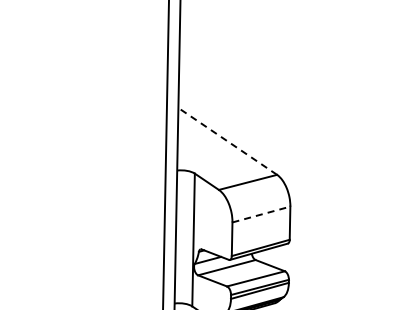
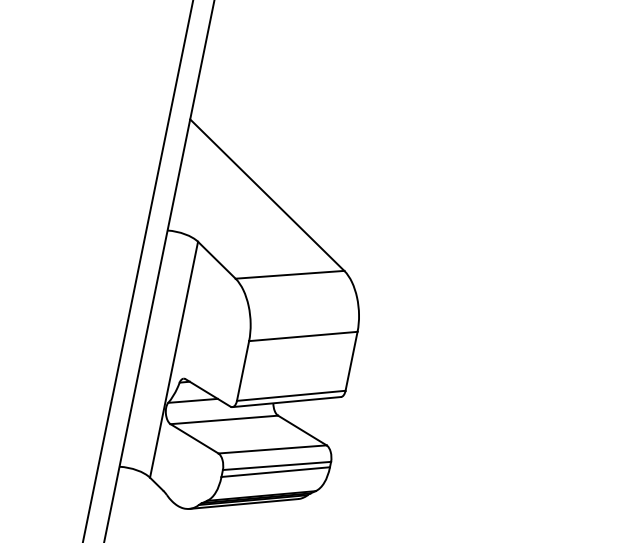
line: (227, 141) -> (266, 195), dashed -> solid
line: (261, 214) -> (303, 336), dashed -> solid

